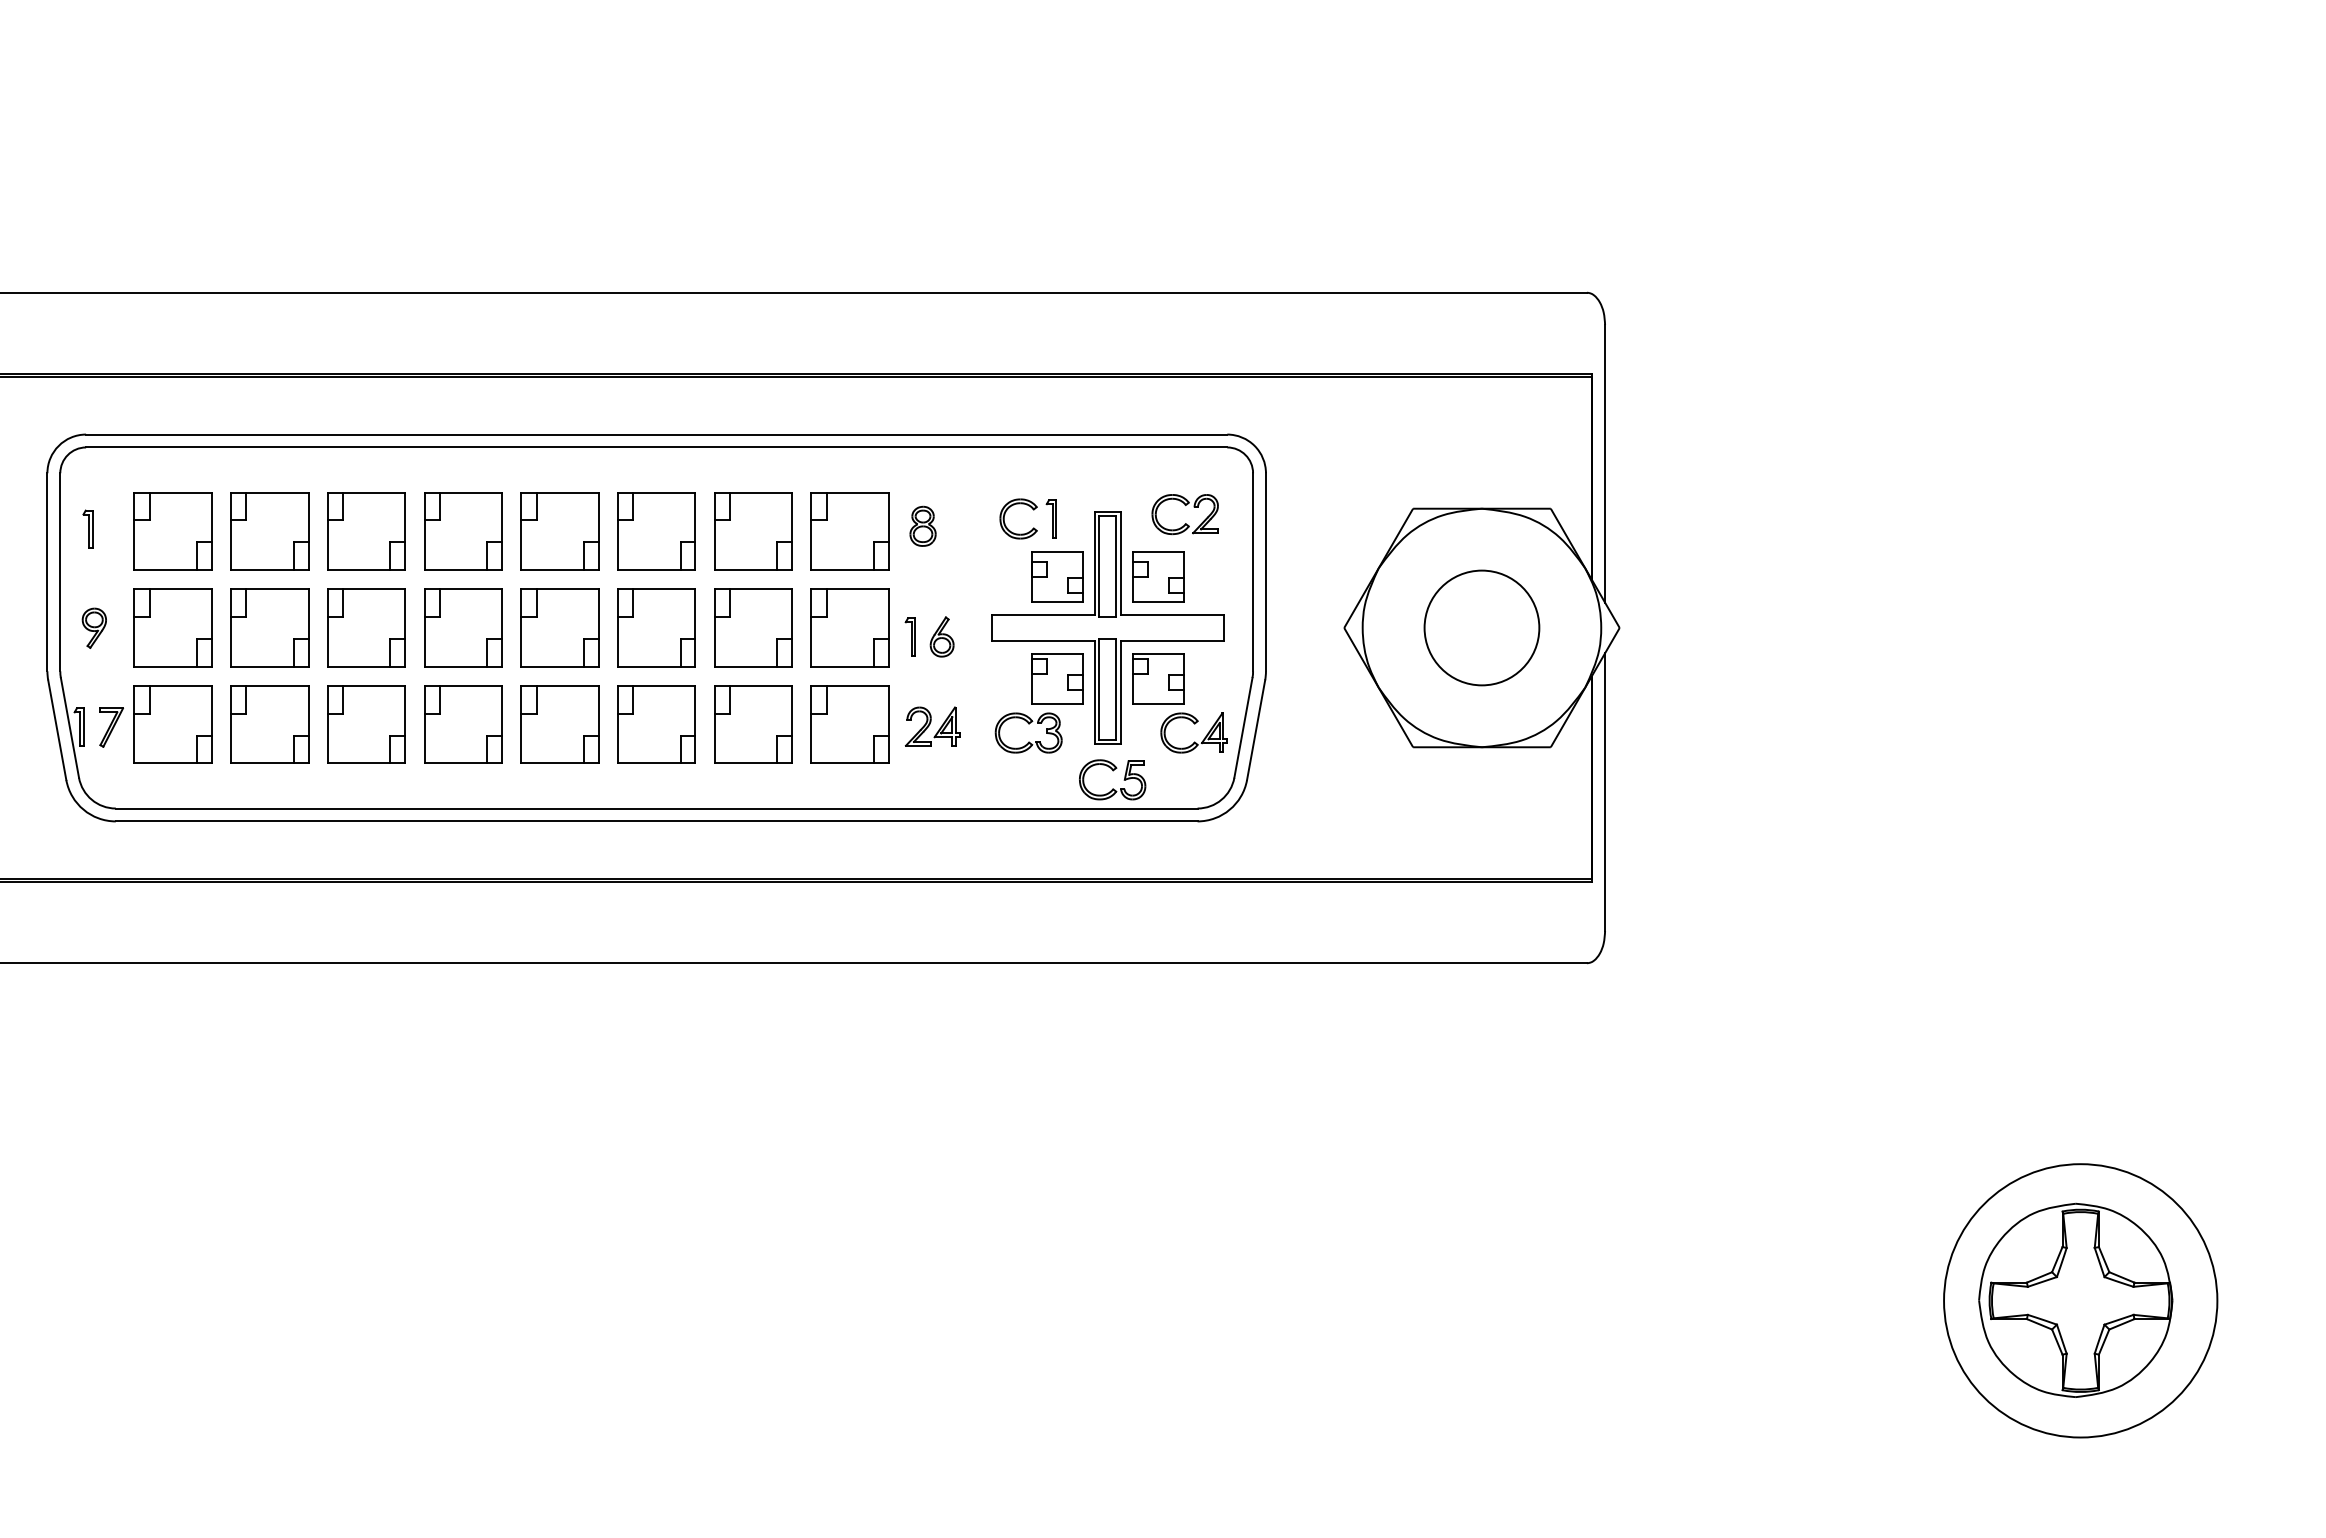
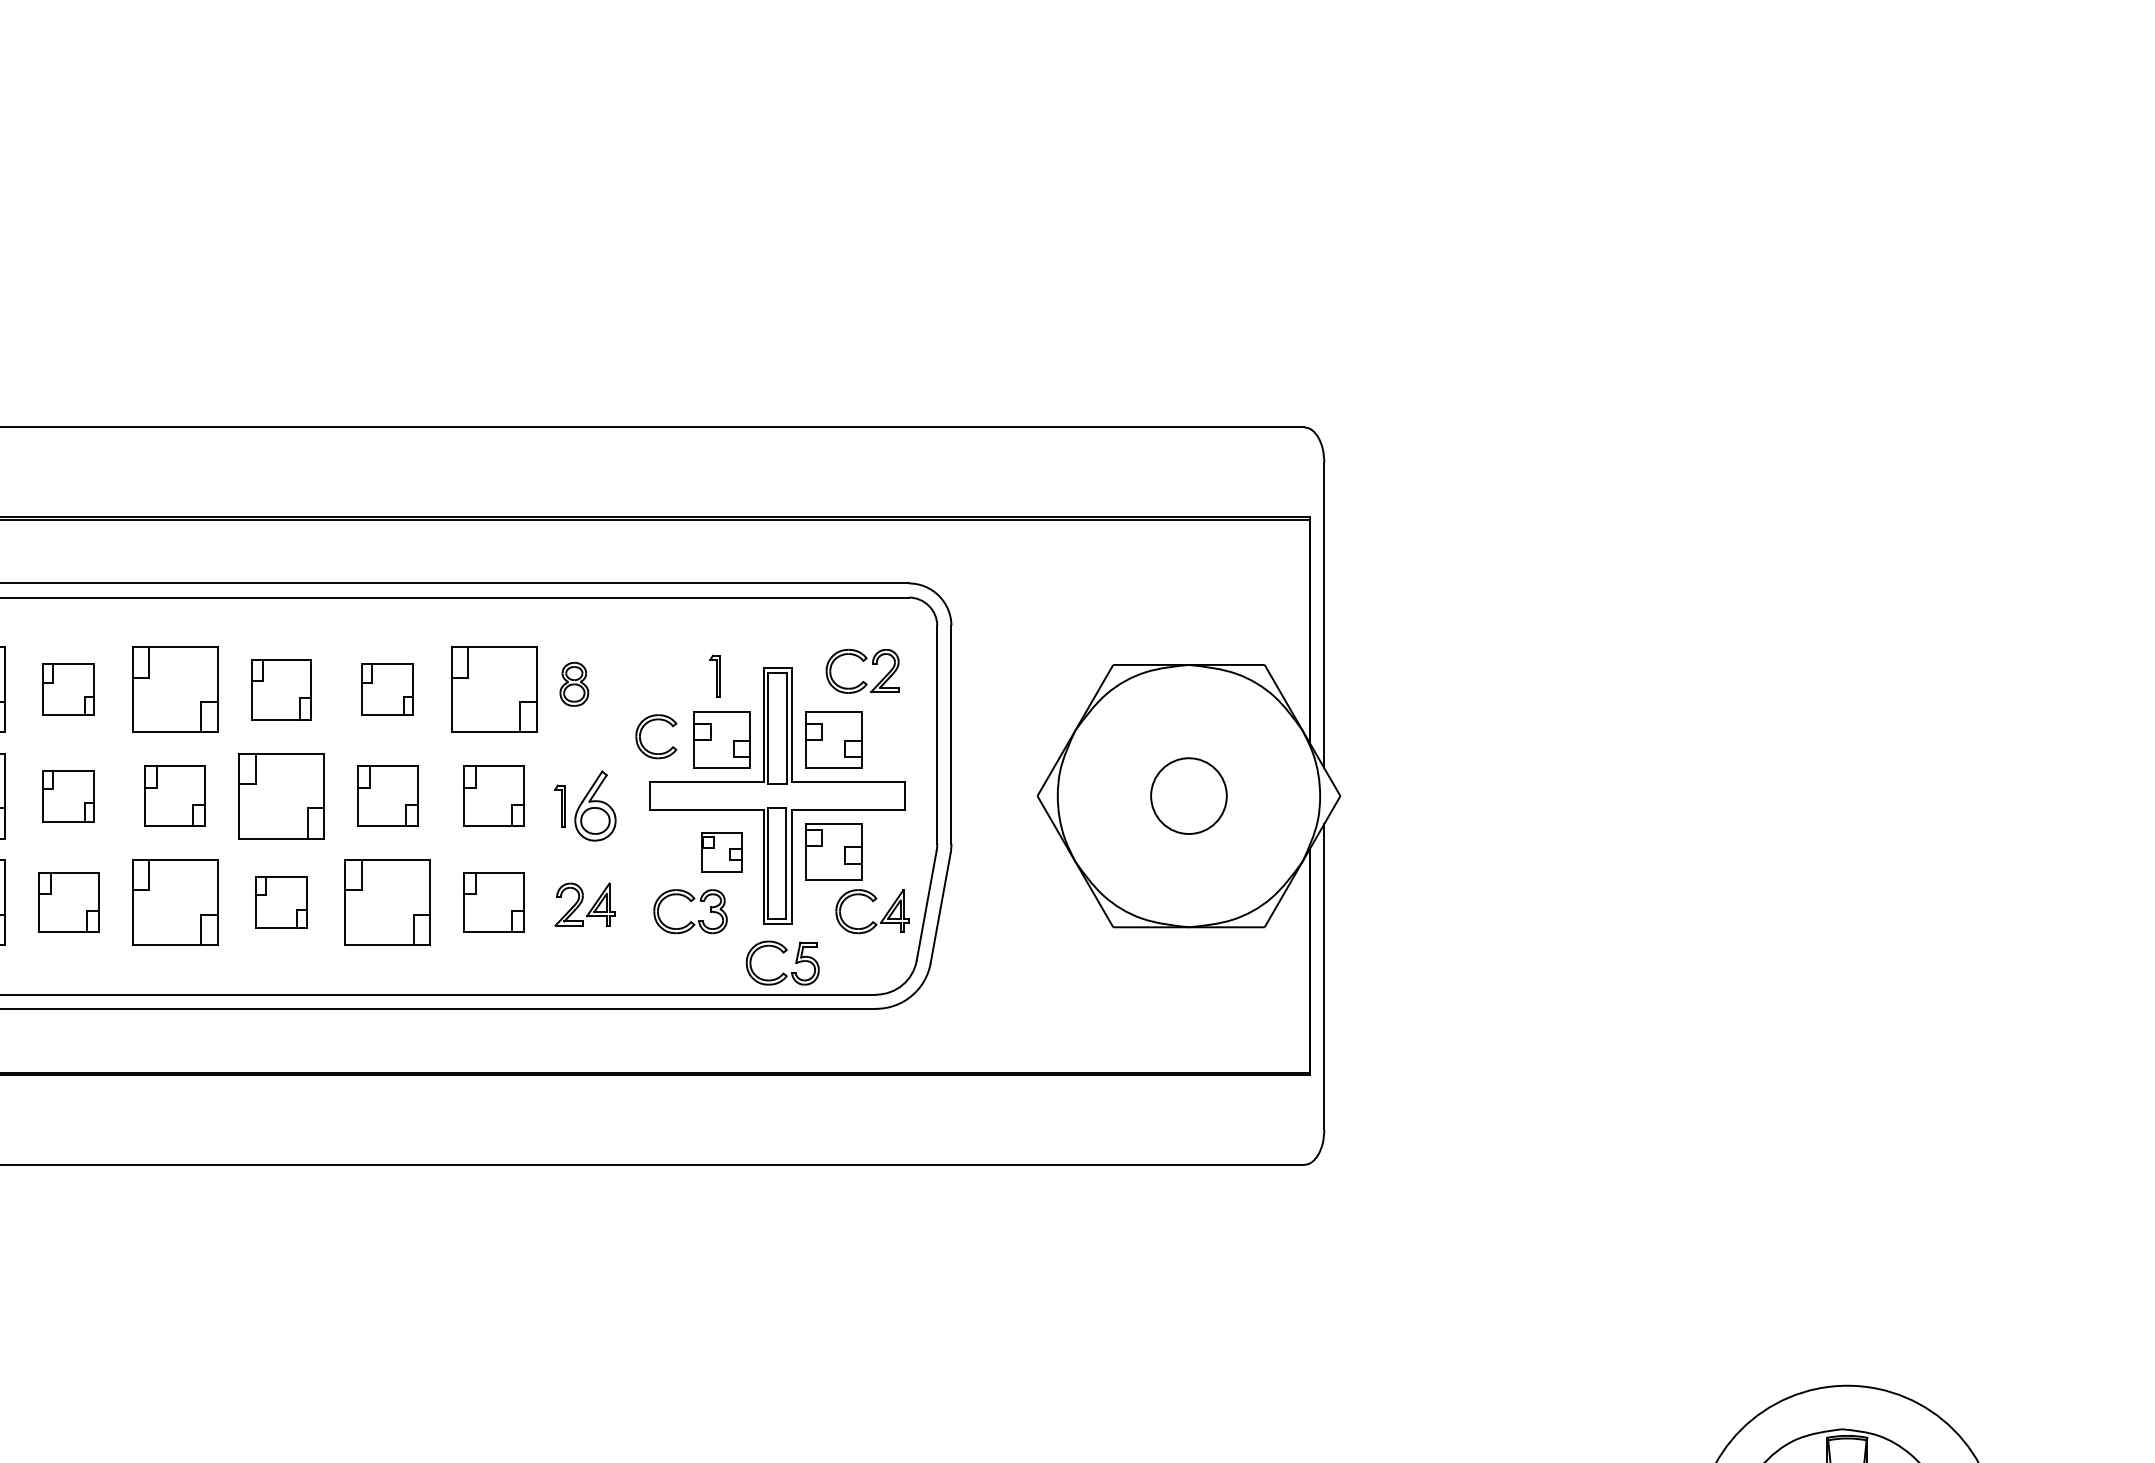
part: (1005, 515) -> (641, 732), moved
part: (463, 531) -> (68, 690), size x0.6
part: (656, 531) -> (281, 690), size x0.7
part: (753, 531) -> (387, 690), size x0.6
part: (463, 627) -> (68, 795), size x0.6
part: (559, 627) -> (174, 795), size x0.7
part: (753, 627) -> (387, 795), size x0.7
part: (849, 627) -> (493, 795), size x0.7
circle: (1481, 627) -> (1188, 795), size x0.6
part: (941, 636) -> (594, 805), size x1.6
part: (1057, 678) -> (722, 851), size x0.7
part: (463, 724) -> (68, 902), size x0.7
part: (656, 724) -> (281, 902), size x0.6
part: (849, 724) -> (493, 902), size x0.7

